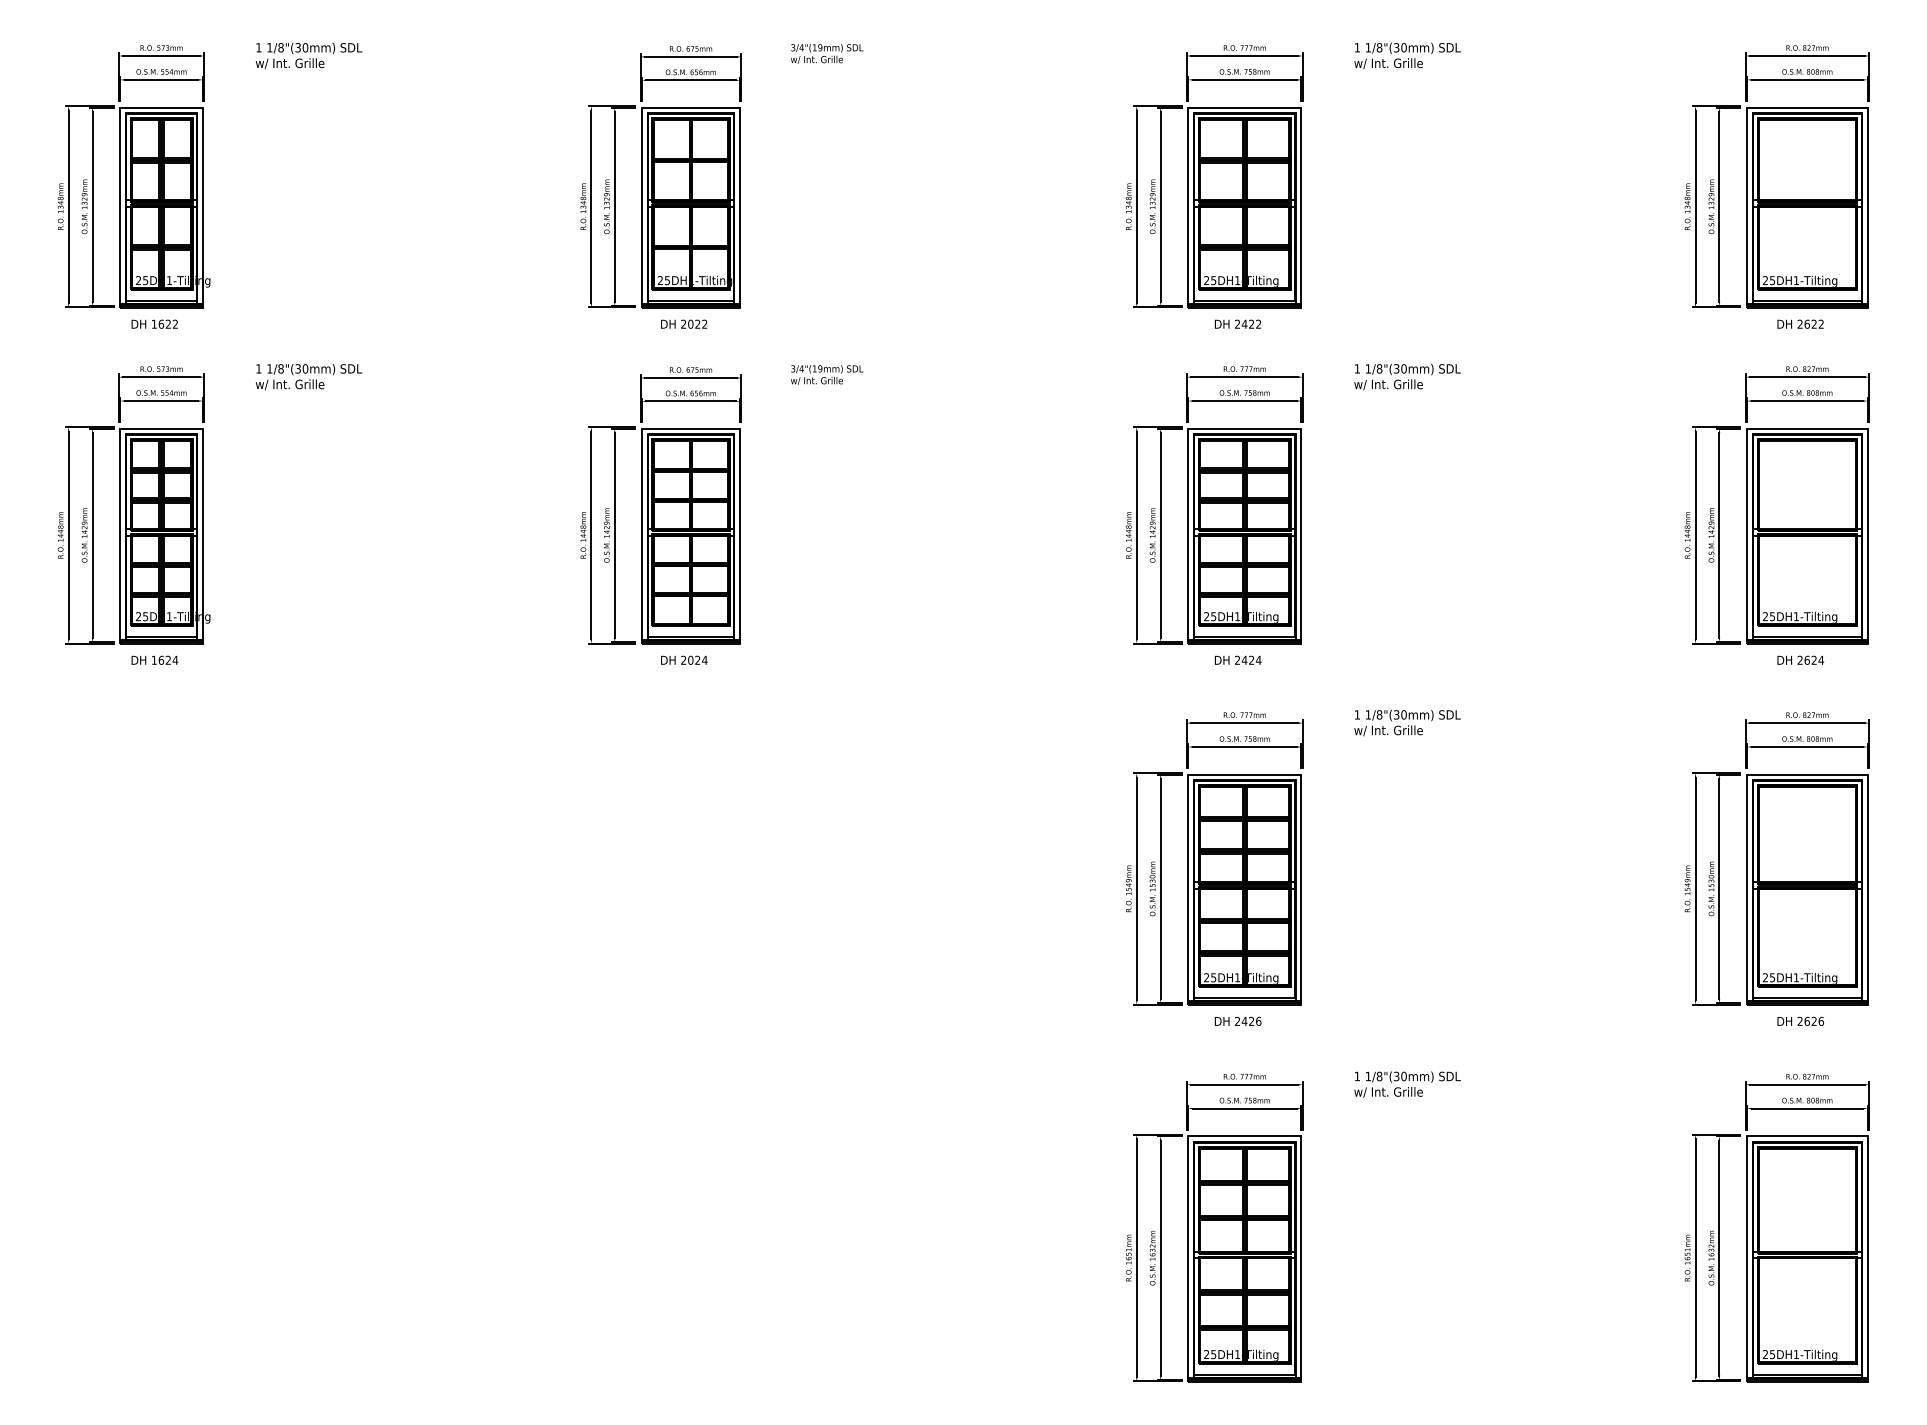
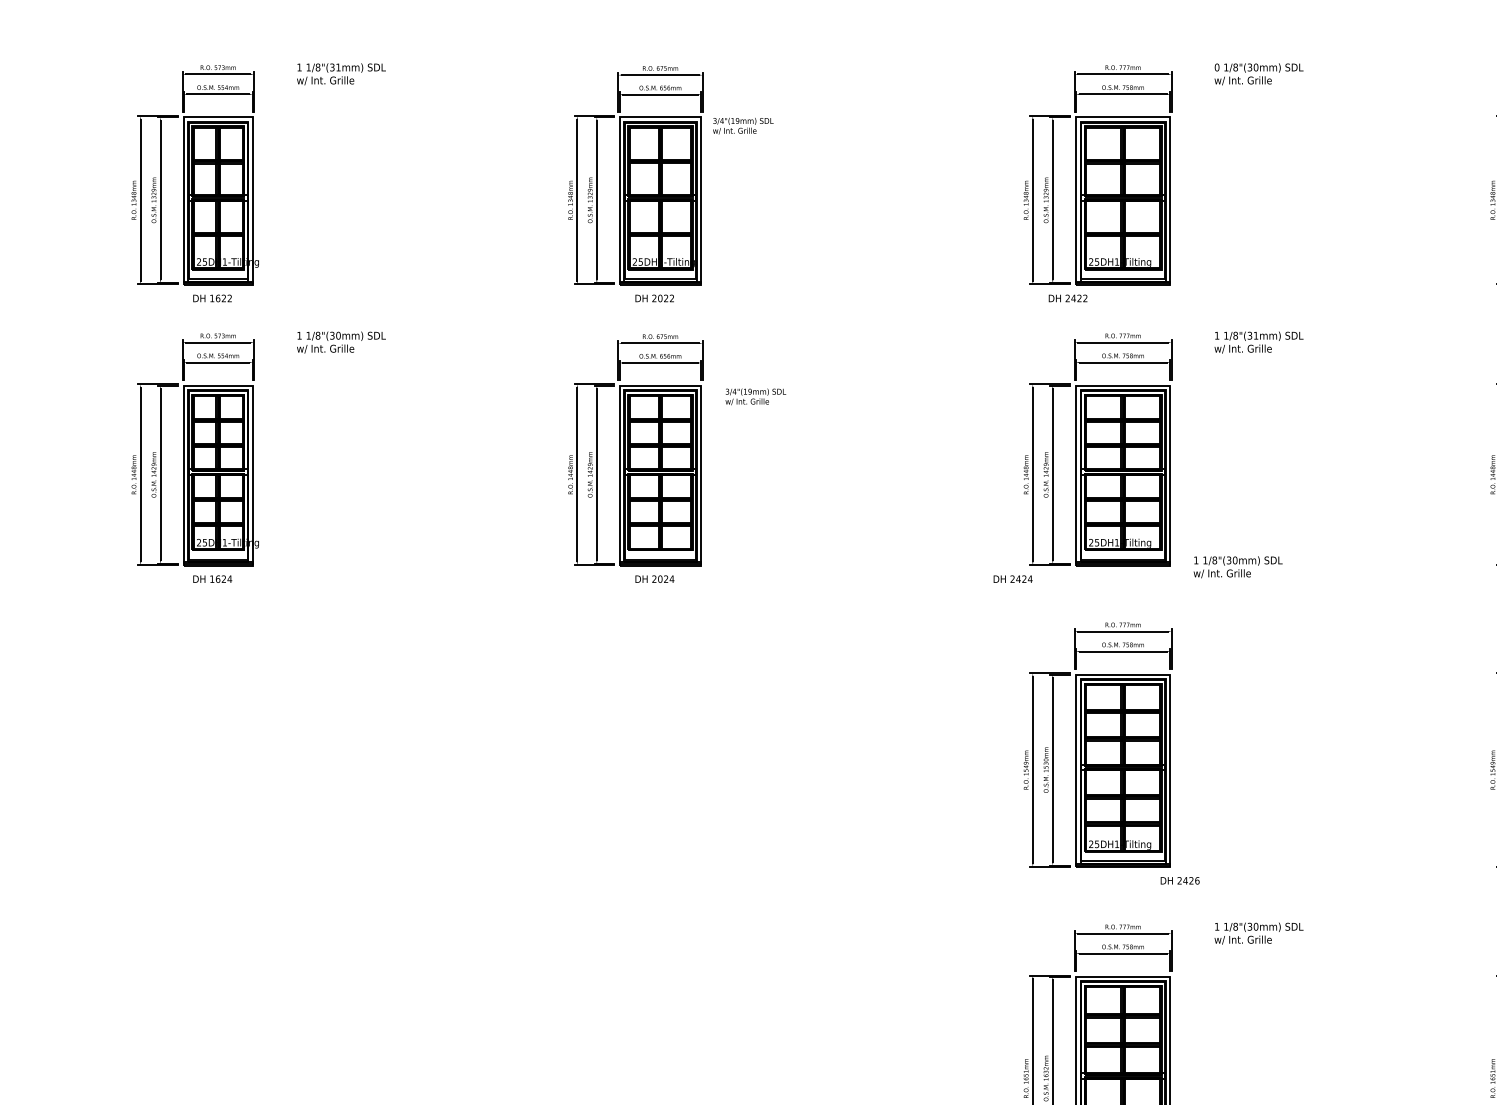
text: (305, 47) -> (338, 67), 1/8"(30mm) -> 1/8"(31mm)
text: (1357, 47) -> (1217, 67), 1 -> 0
text: (827, 53) -> (743, 125), moved
text: (1237, 323) -> (1067, 297), moved
text: (1403, 368) -> (1255, 335), 1/8"(30mm) -> 1/8"(31mm)
text: (827, 374) -> (756, 396), moved
text: (1237, 659) -> (1012, 578), moved
text: (1407, 723) -> (1238, 567), moved
text: (1237, 1020) -> (1179, 880), moved

